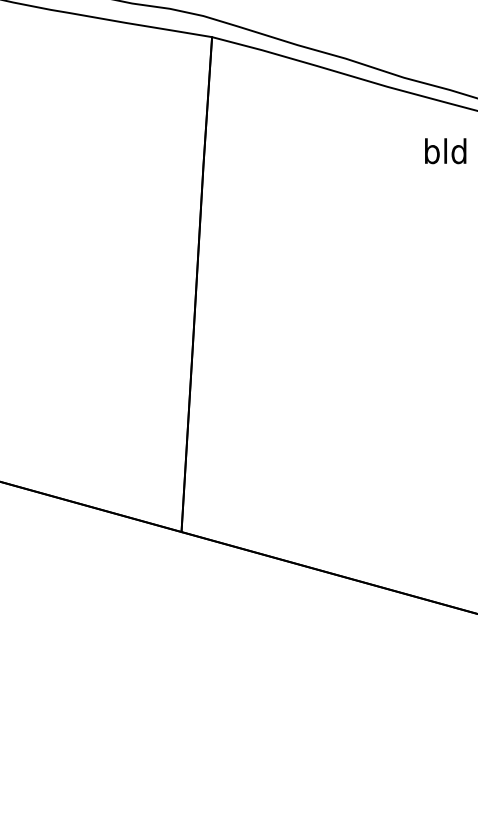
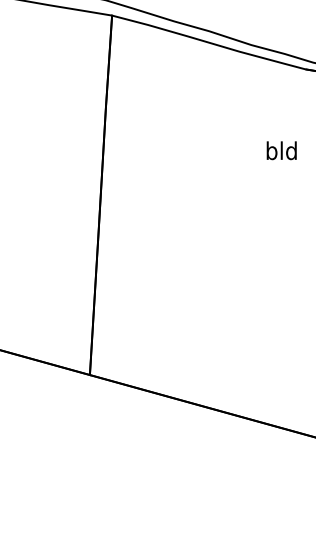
text: (445, 151) -> (281, 150), moved

